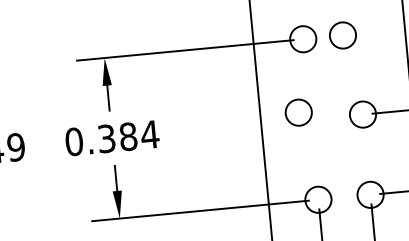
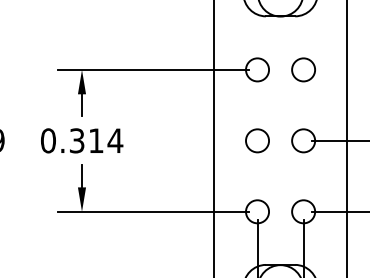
circle: (342, 35) -> (303, 69), moved
circle: (298, 112) -> (257, 140), moved
text: (127, 136) -> (95, 140), 0.384 -> 0.314

